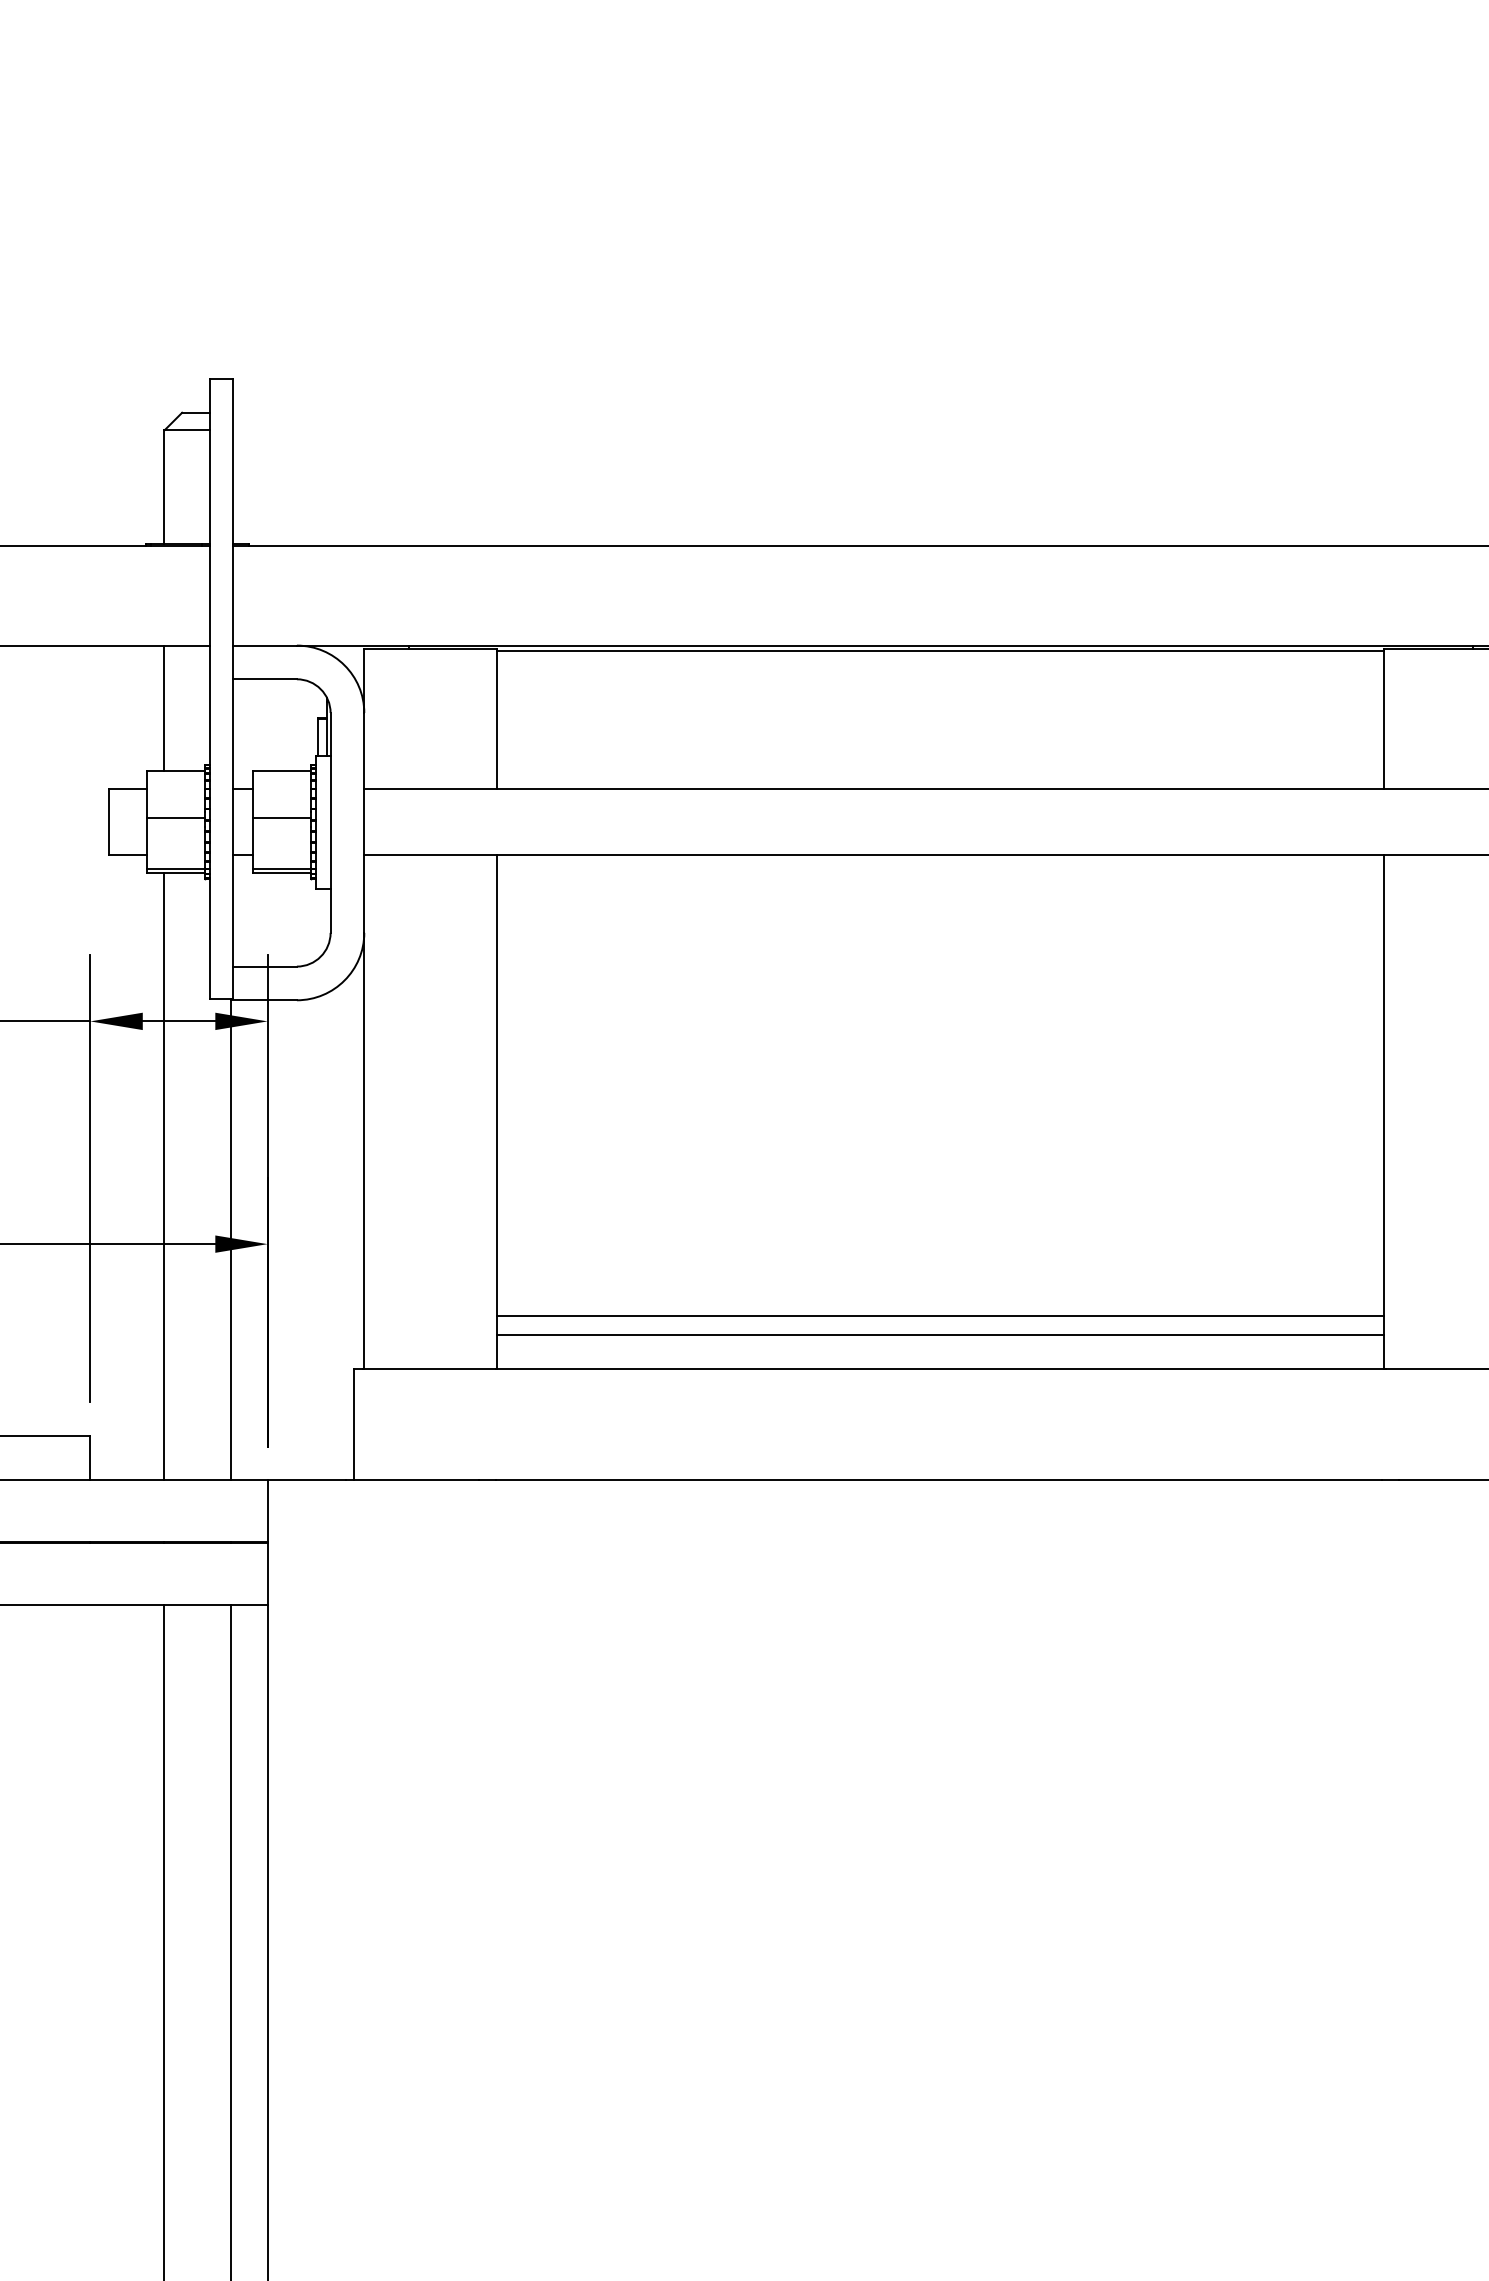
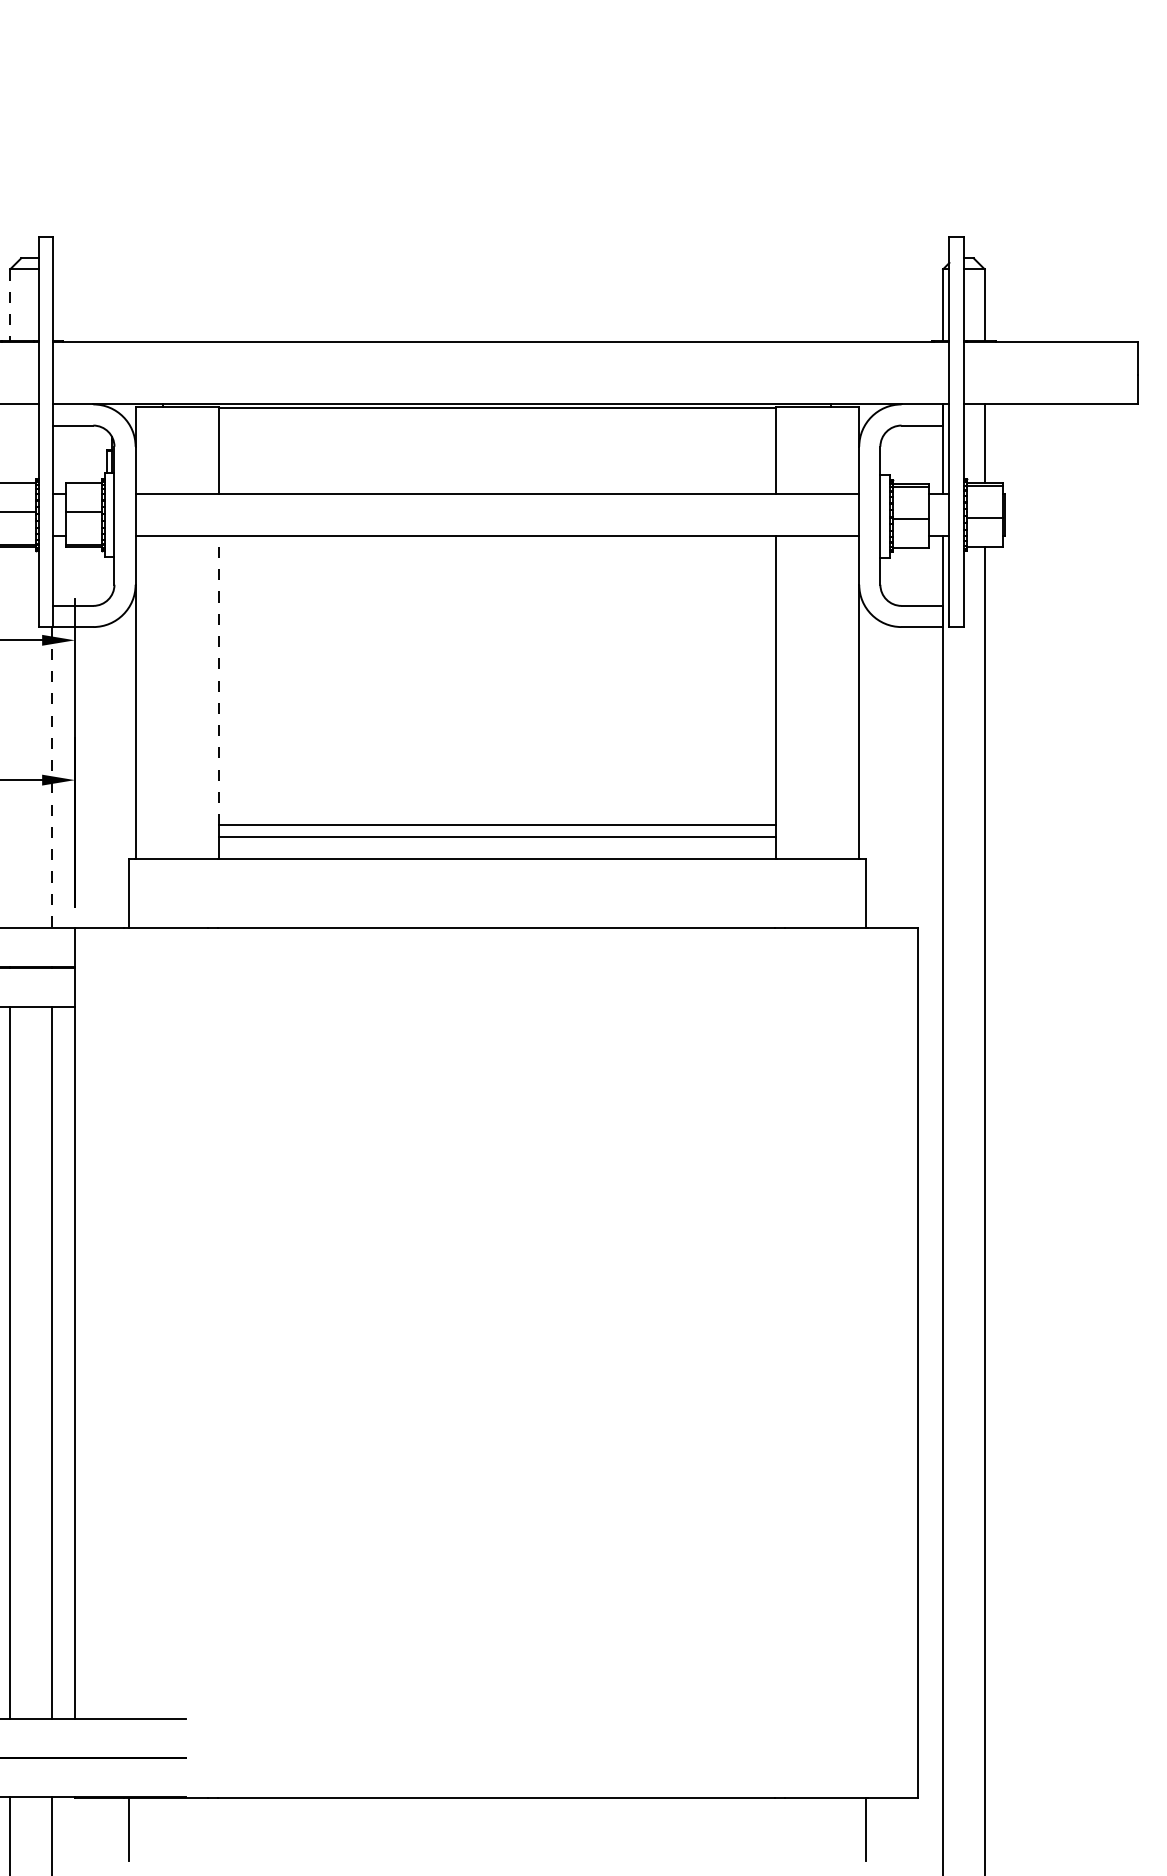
line: (164, 486) -> (10, 304), solid -> dashed
line: (164, 707) -> (10, 443), removed
line: (497, 1085) -> (219, 680), solid -> dashed
line: (164, 1176) -> (10, 737), removed
line: (230, 1239) -> (51, 777), solid -> dashed

